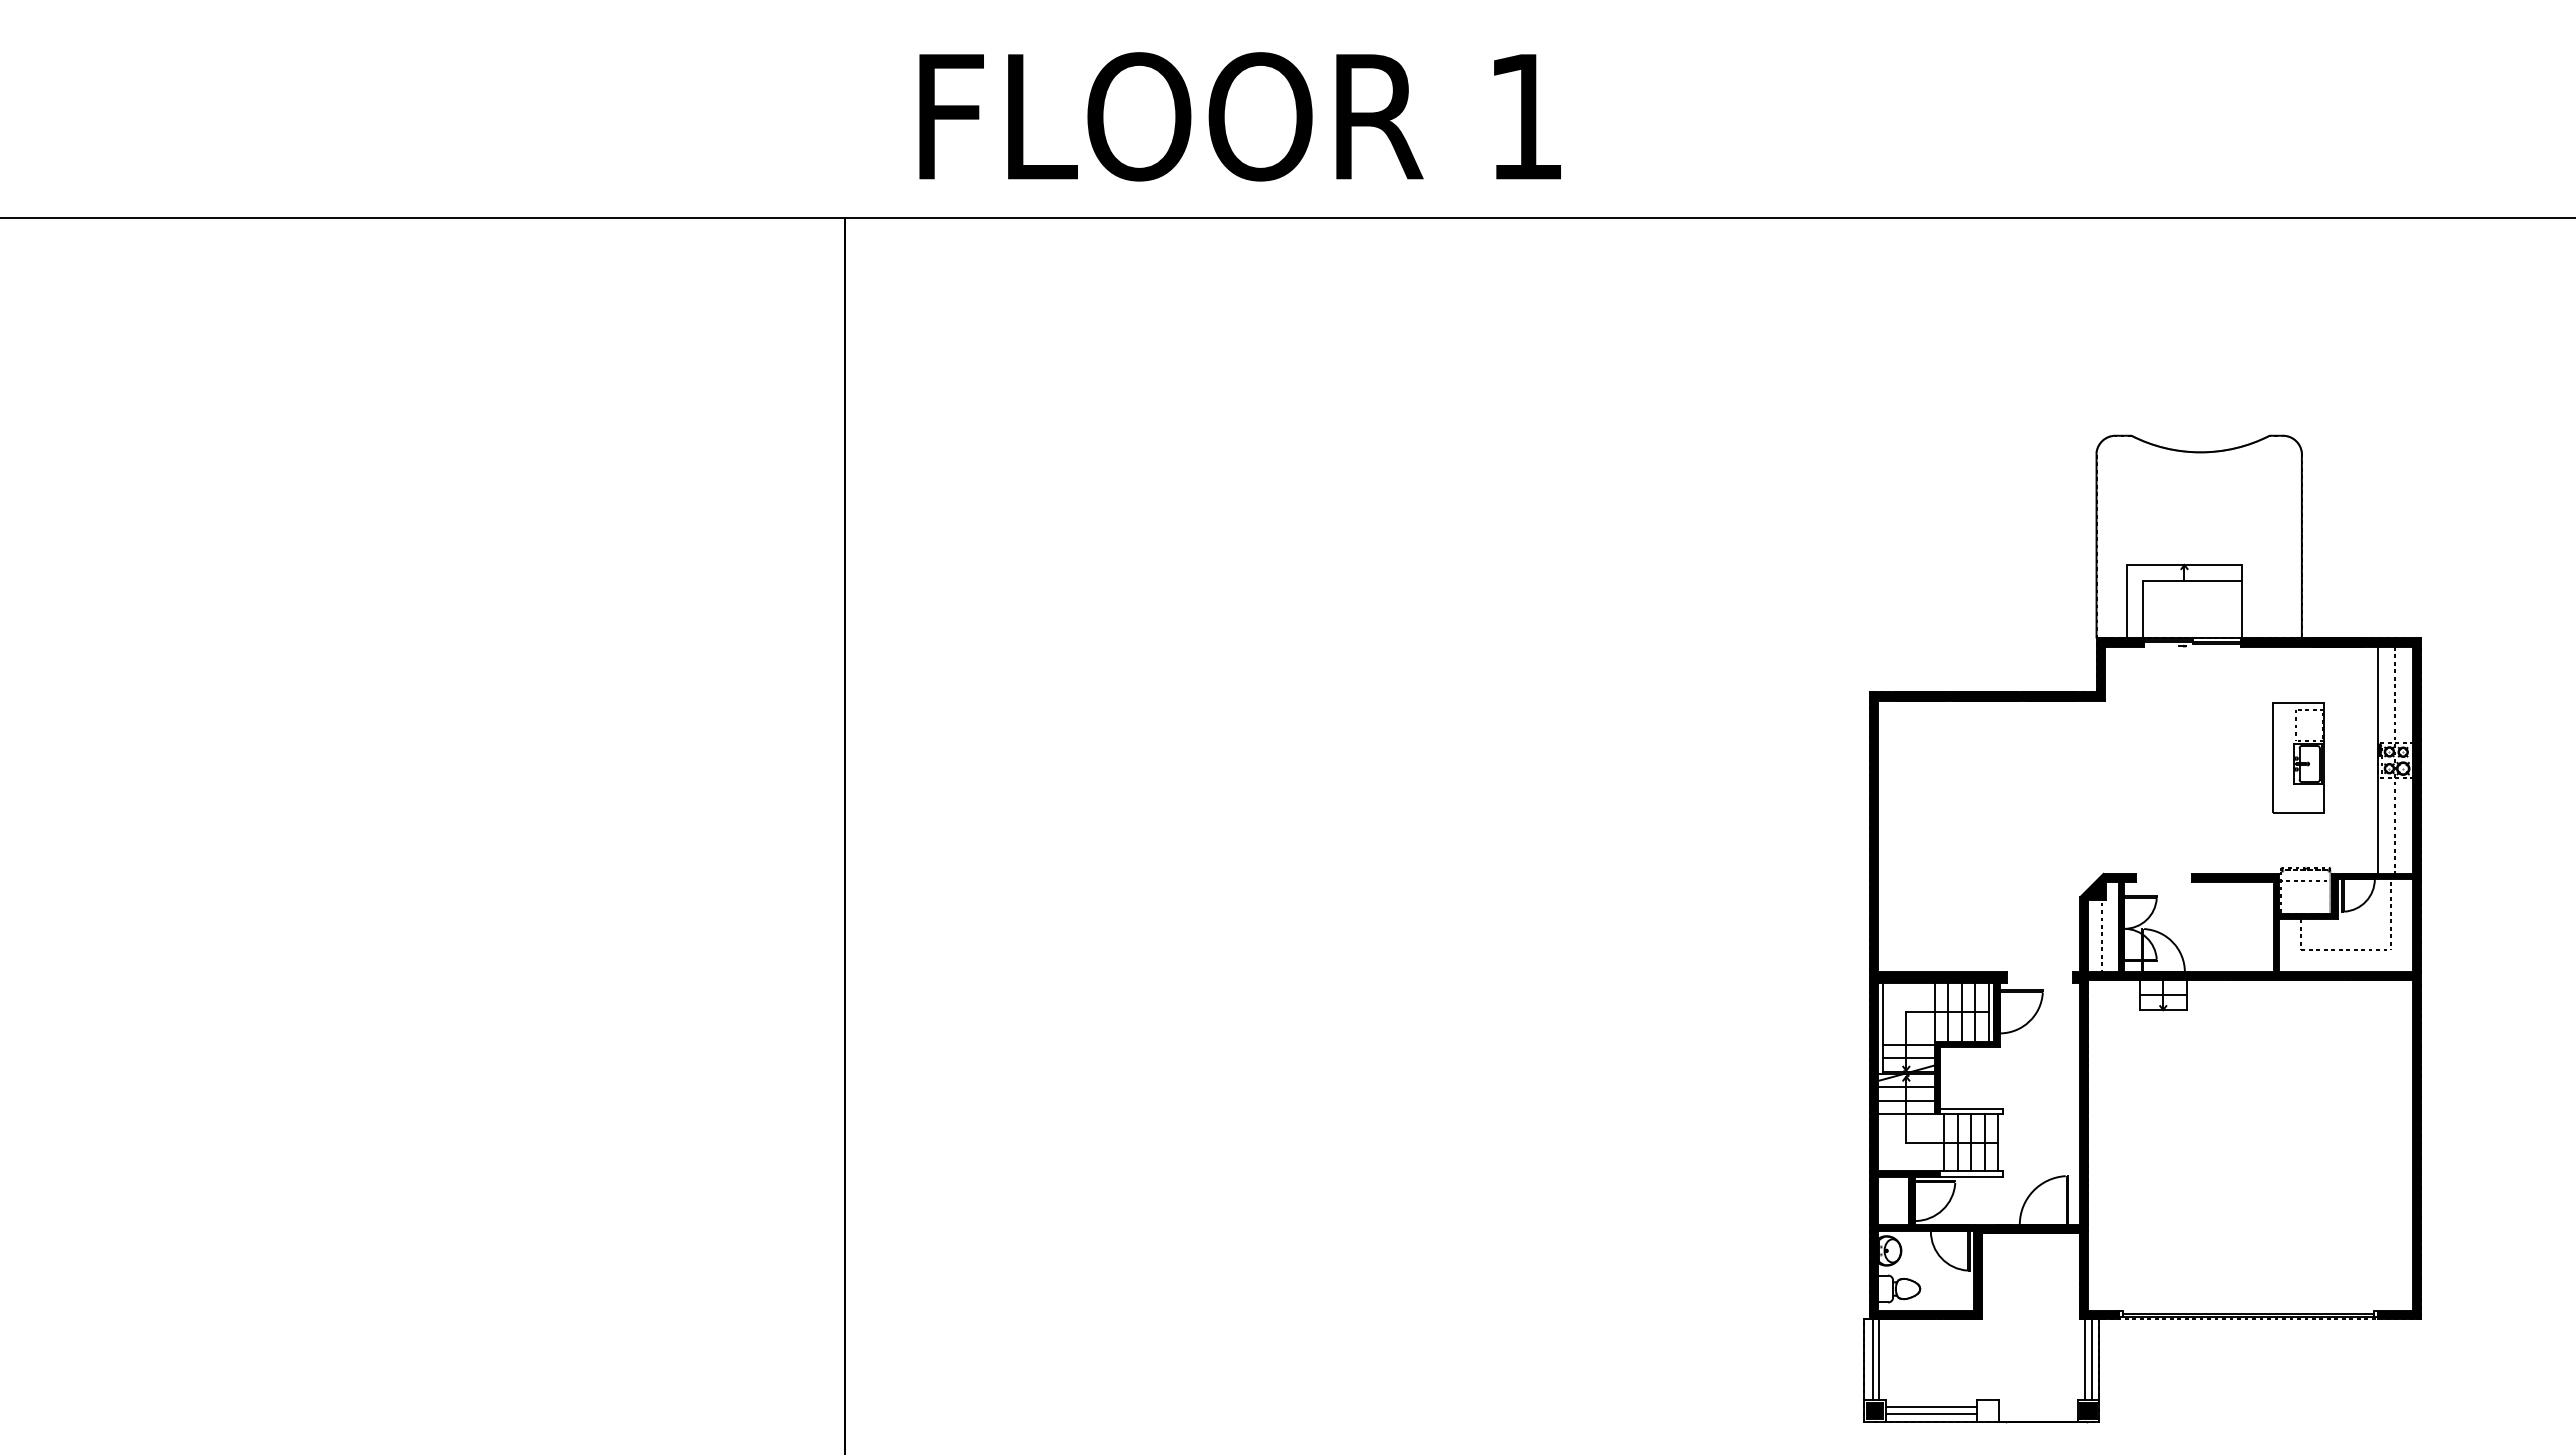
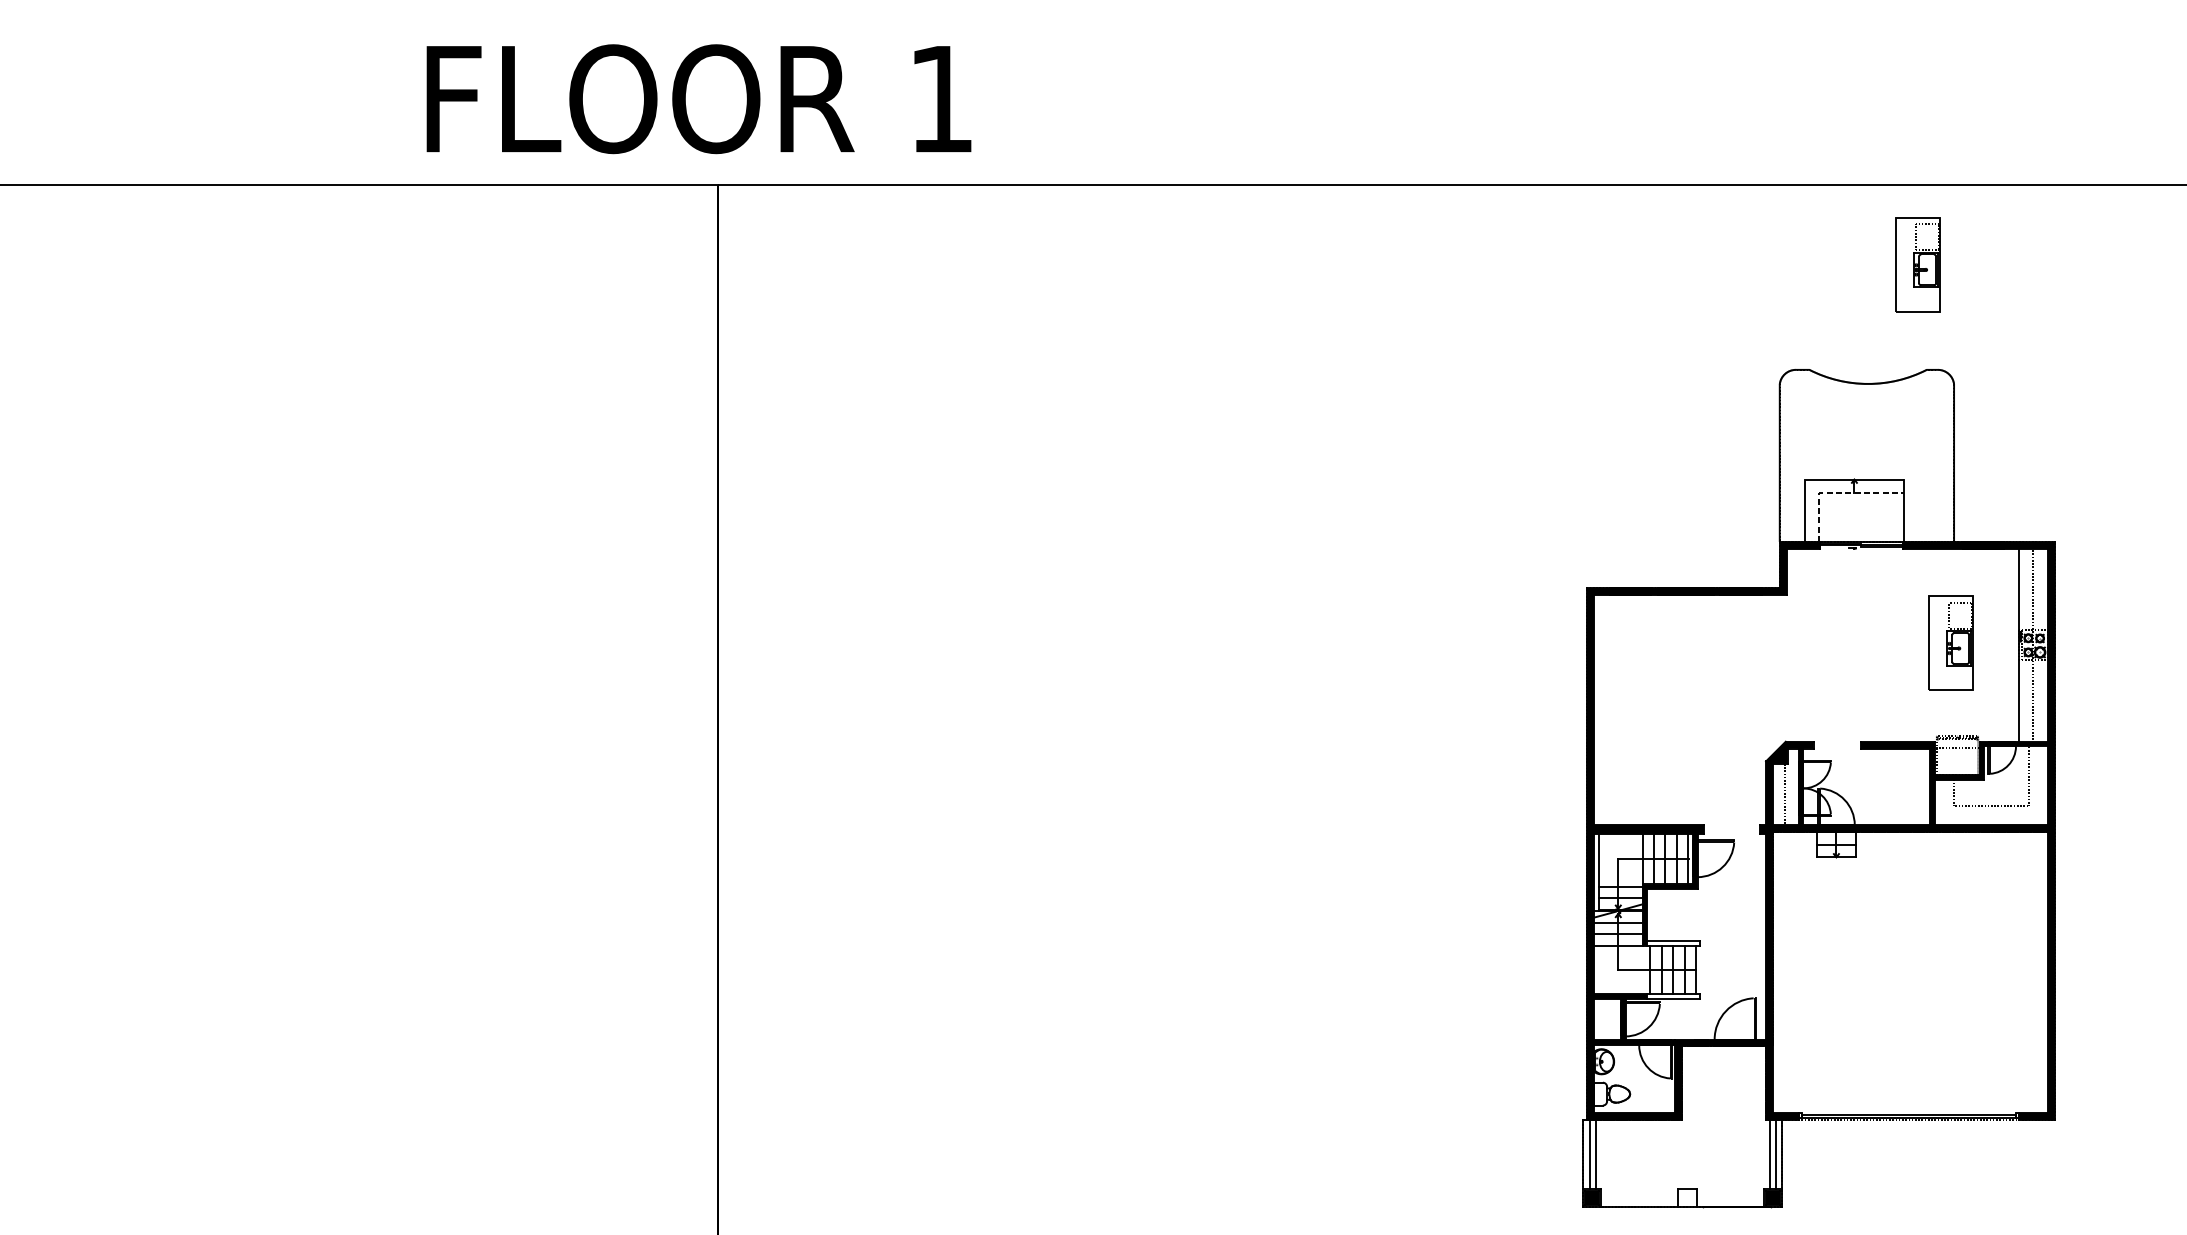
text: (1239, 116) -> (698, 98), moved
part: (2259, 311) -> (1918, 264), added
line: (2163, 581) -> (1836, 493), solid -> dashed
line: (1931, 1406) -> (1639, 1193), removed
line: (1931, 1413) -> (1639, 1199), removed

